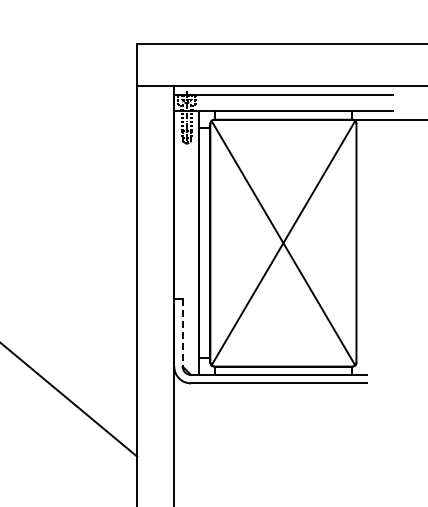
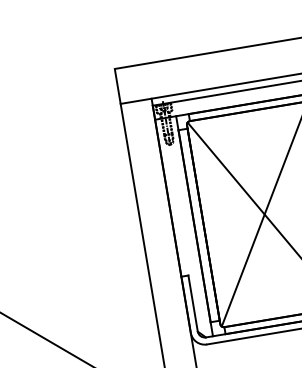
line: (182, 333) -> (193, 304), dashed -> solid

